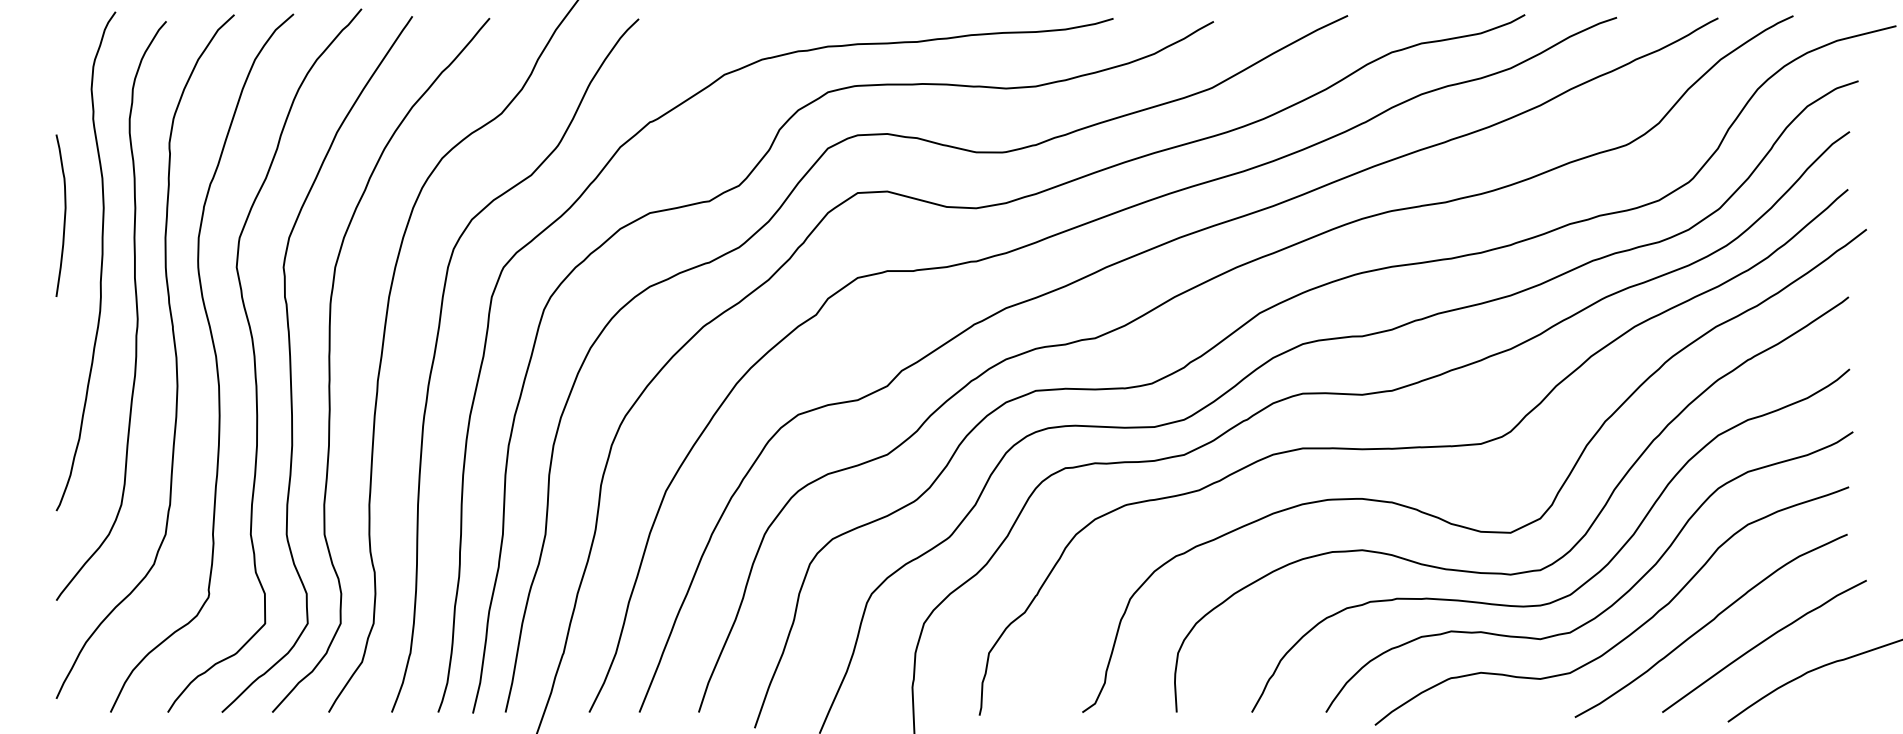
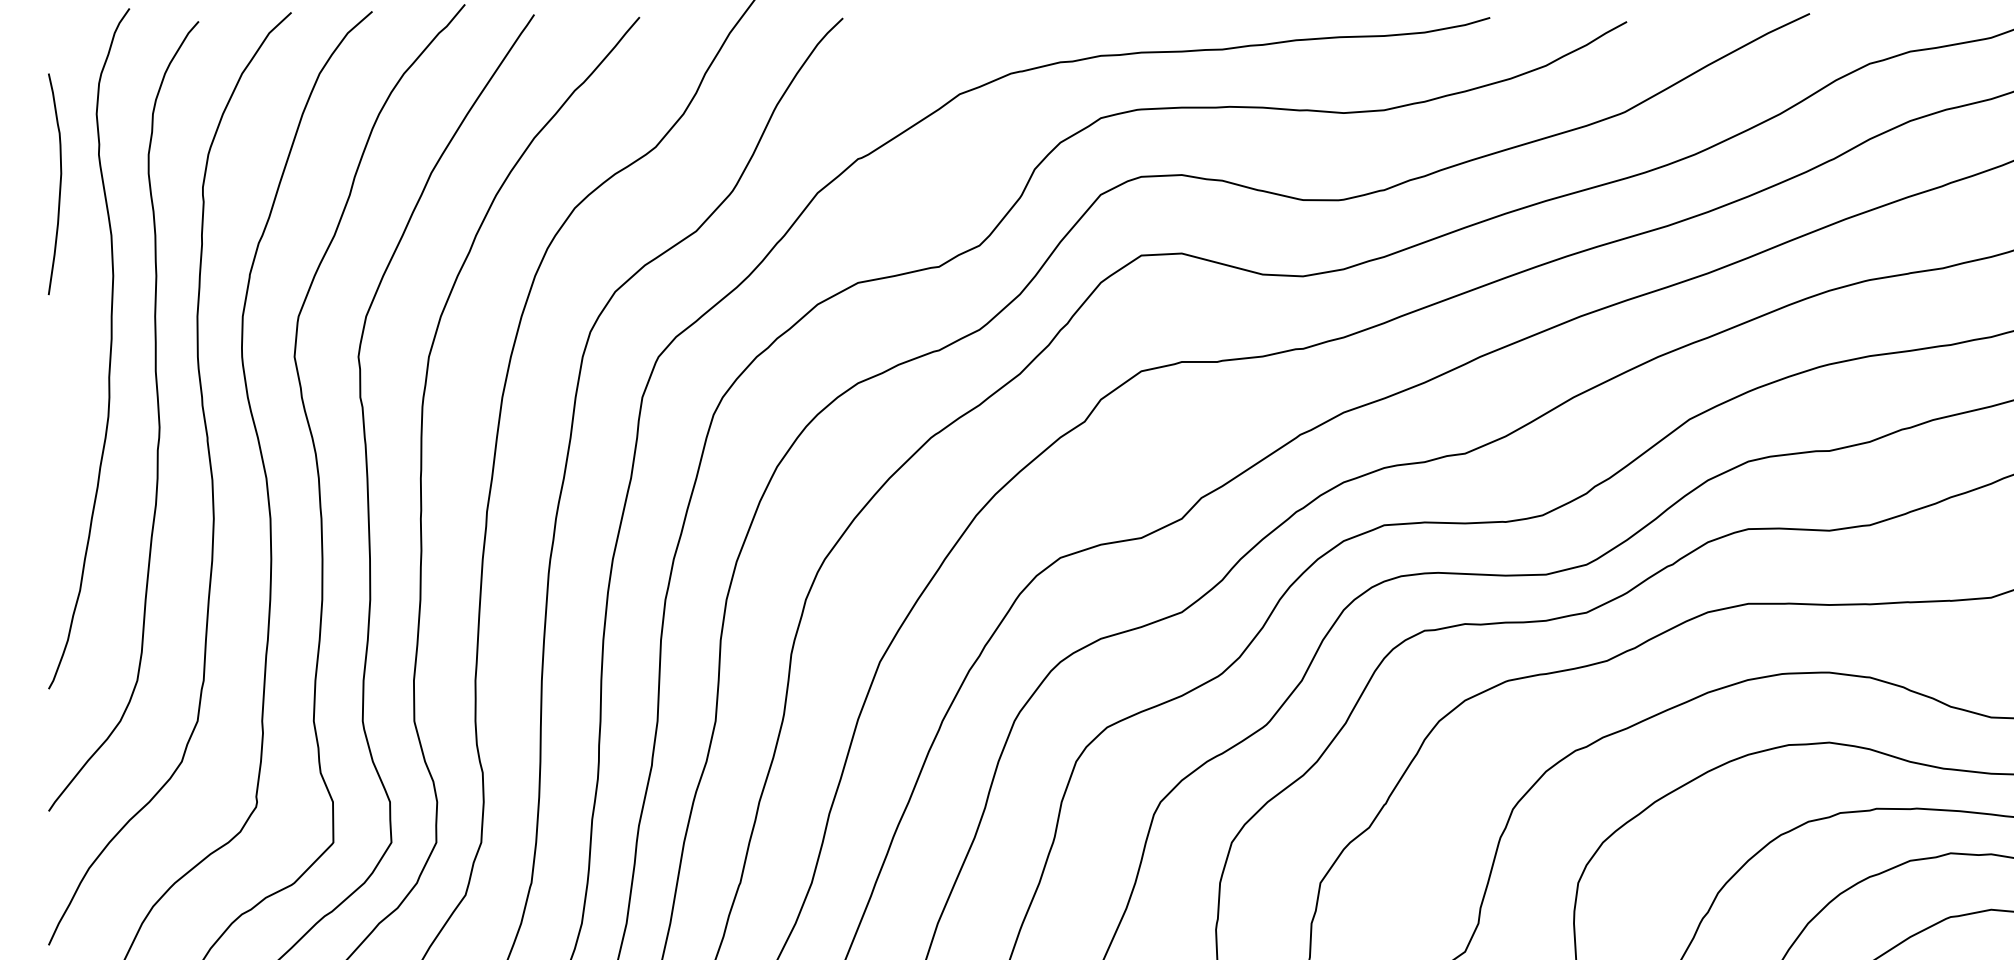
curve: (64, 215) -> (59, 183), moved

